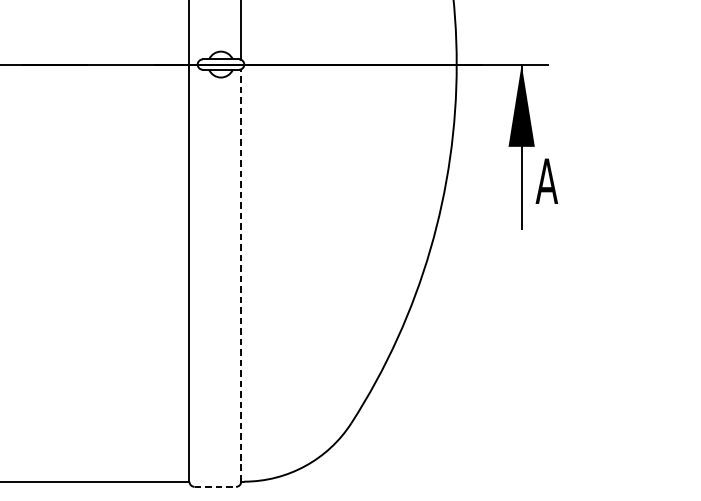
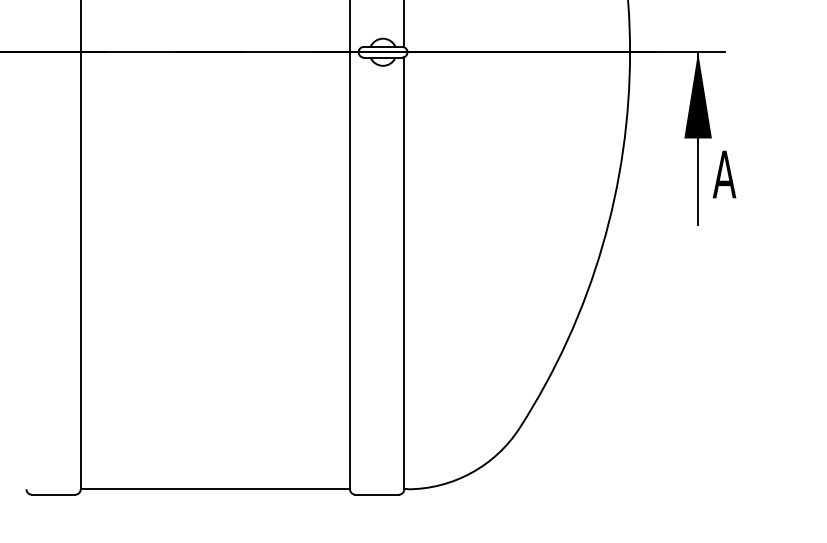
line: (241, 274) -> (404, 272), dashed -> solid
line: (215, 486) -> (377, 494), dashed -> solid

